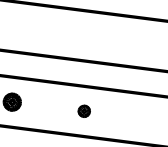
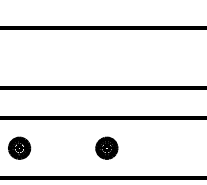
part: (84, 110) -> (106, 147), size x1.43

